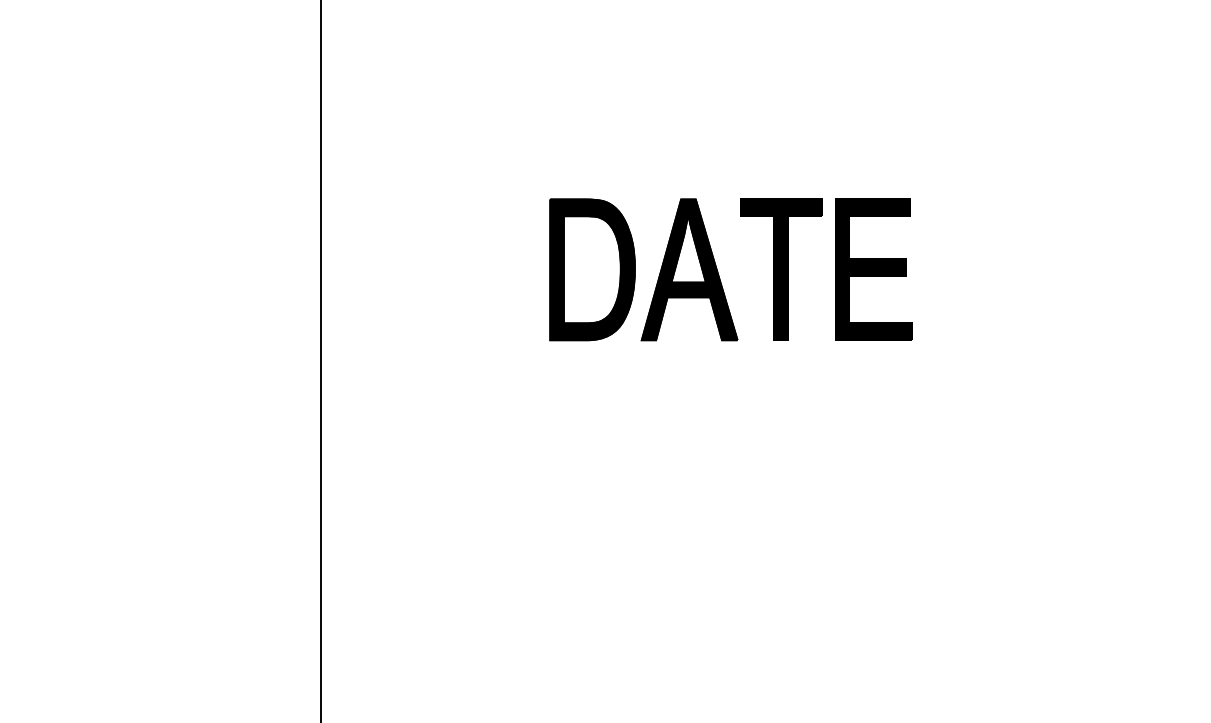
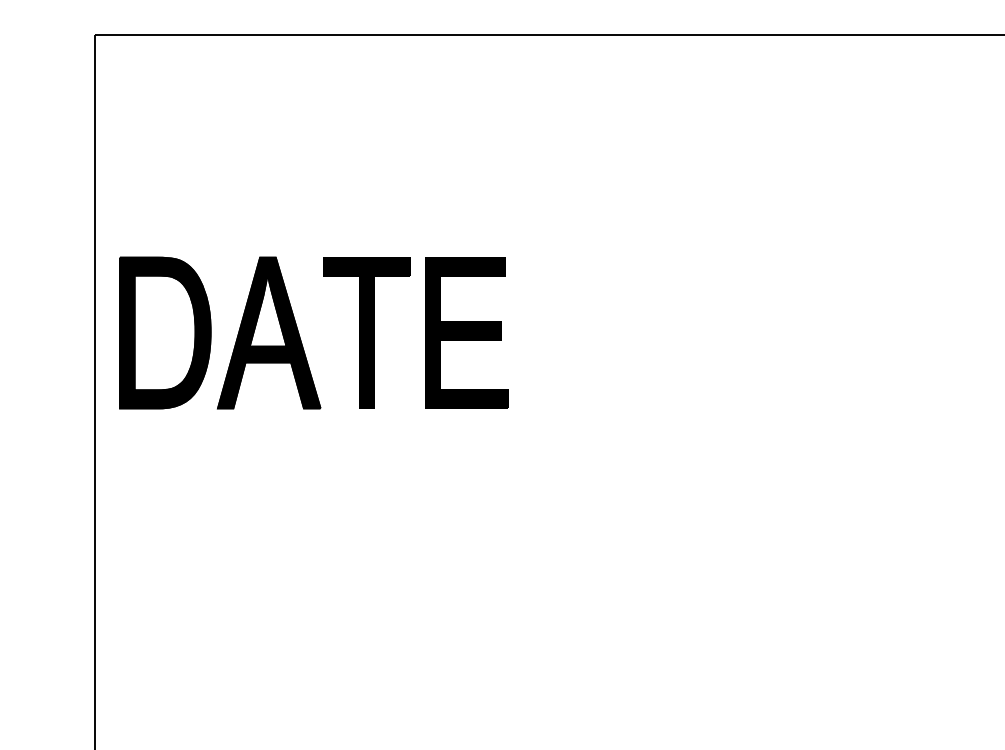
part: (718, 271) -> (300, 334), moved

